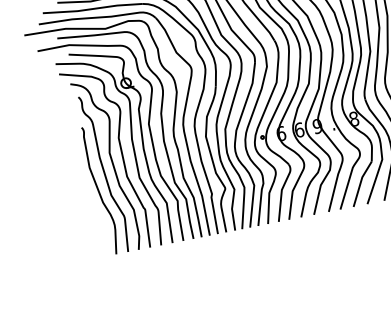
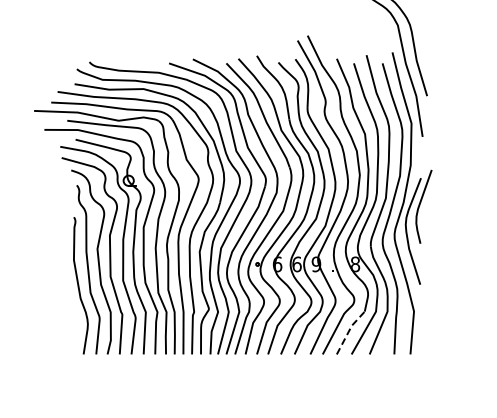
line: (360, 182) -> (349, 330), solid -> dashed

